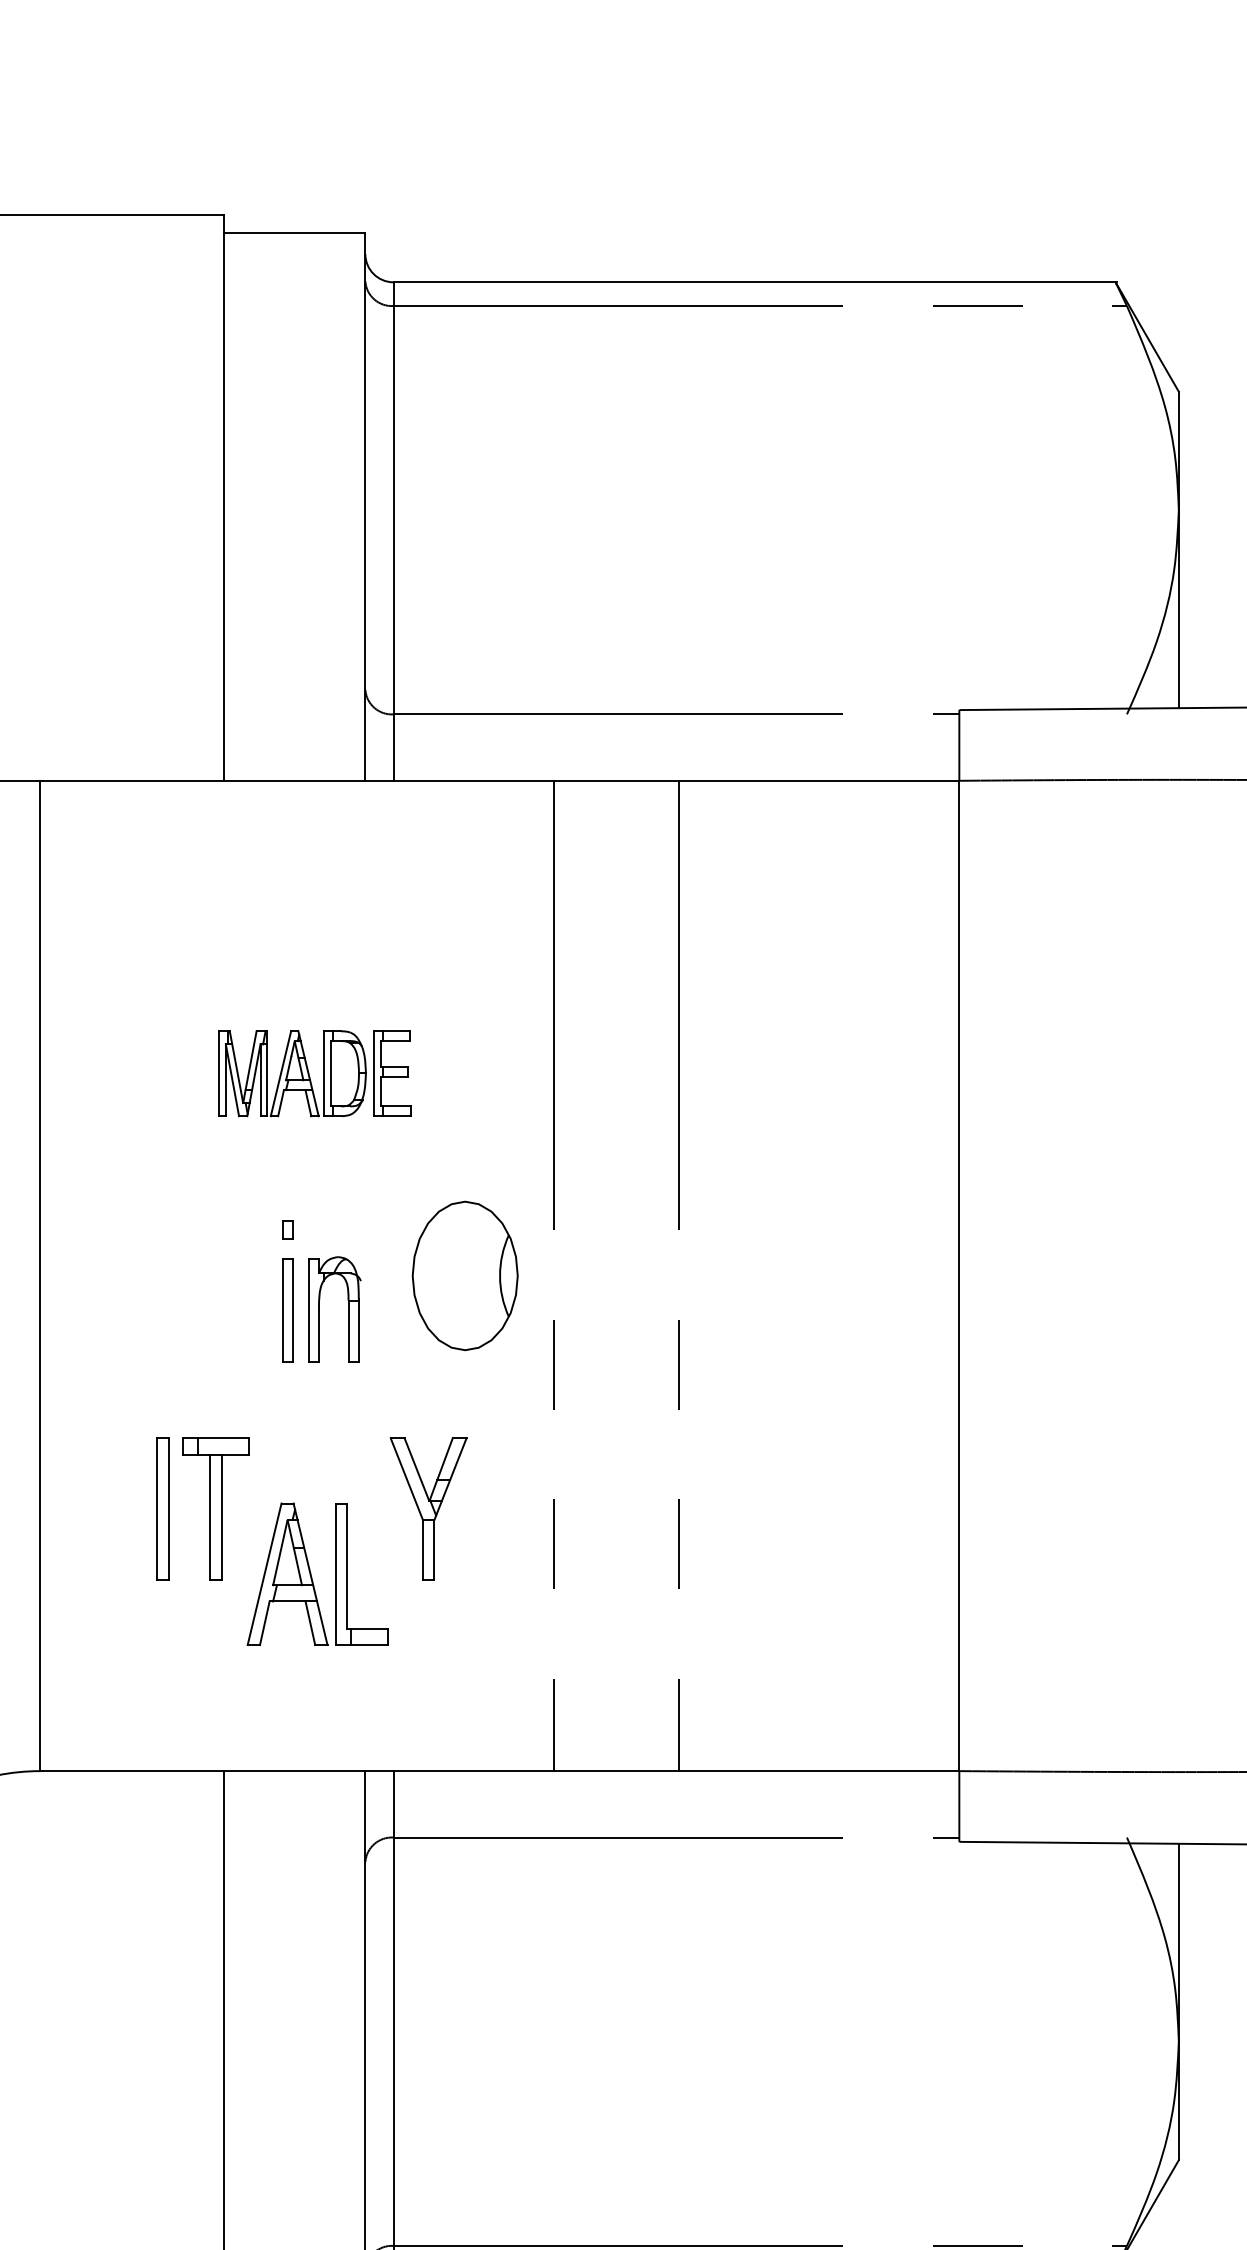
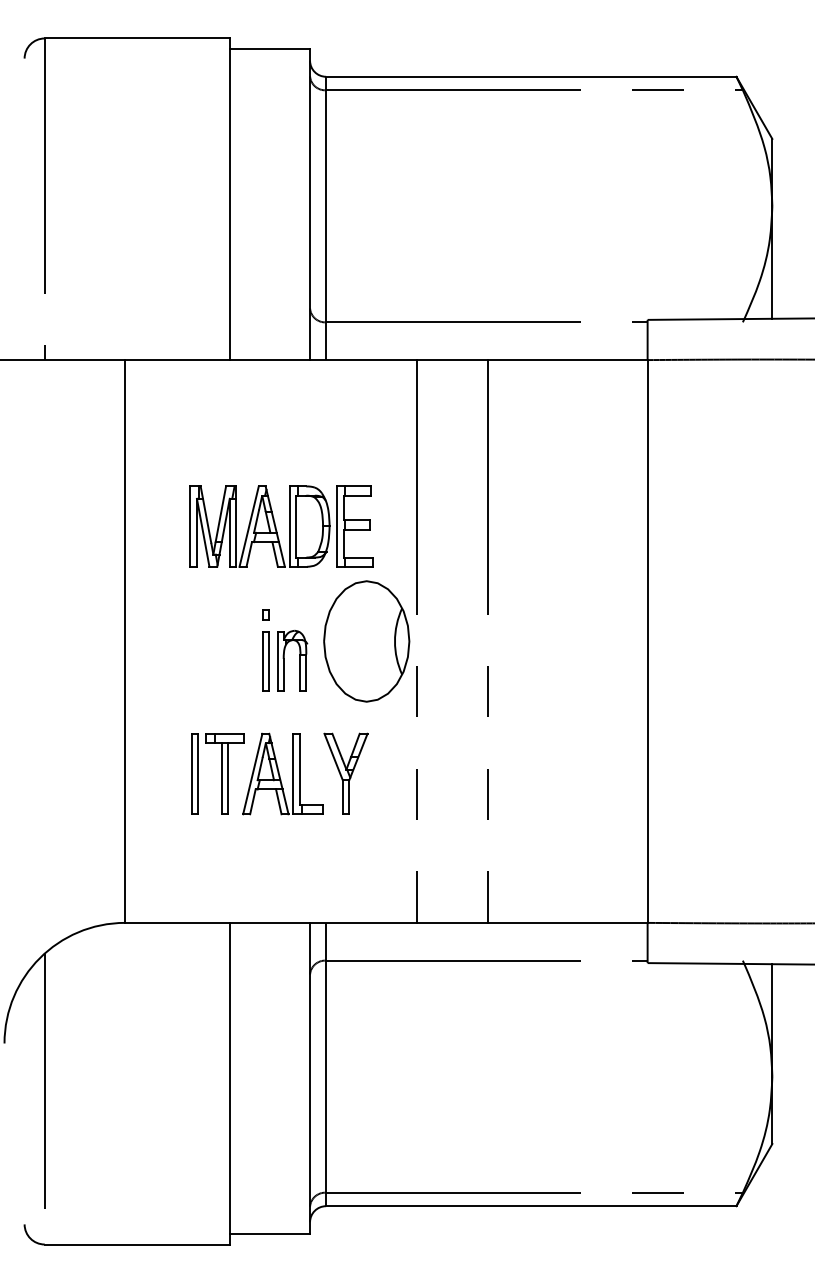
part: (315, 1073) -> (281, 526), size x1.67
part: (464, 1275) -> (366, 641), size x1.43
part: (316, 1573) -> (282, 773), moved

